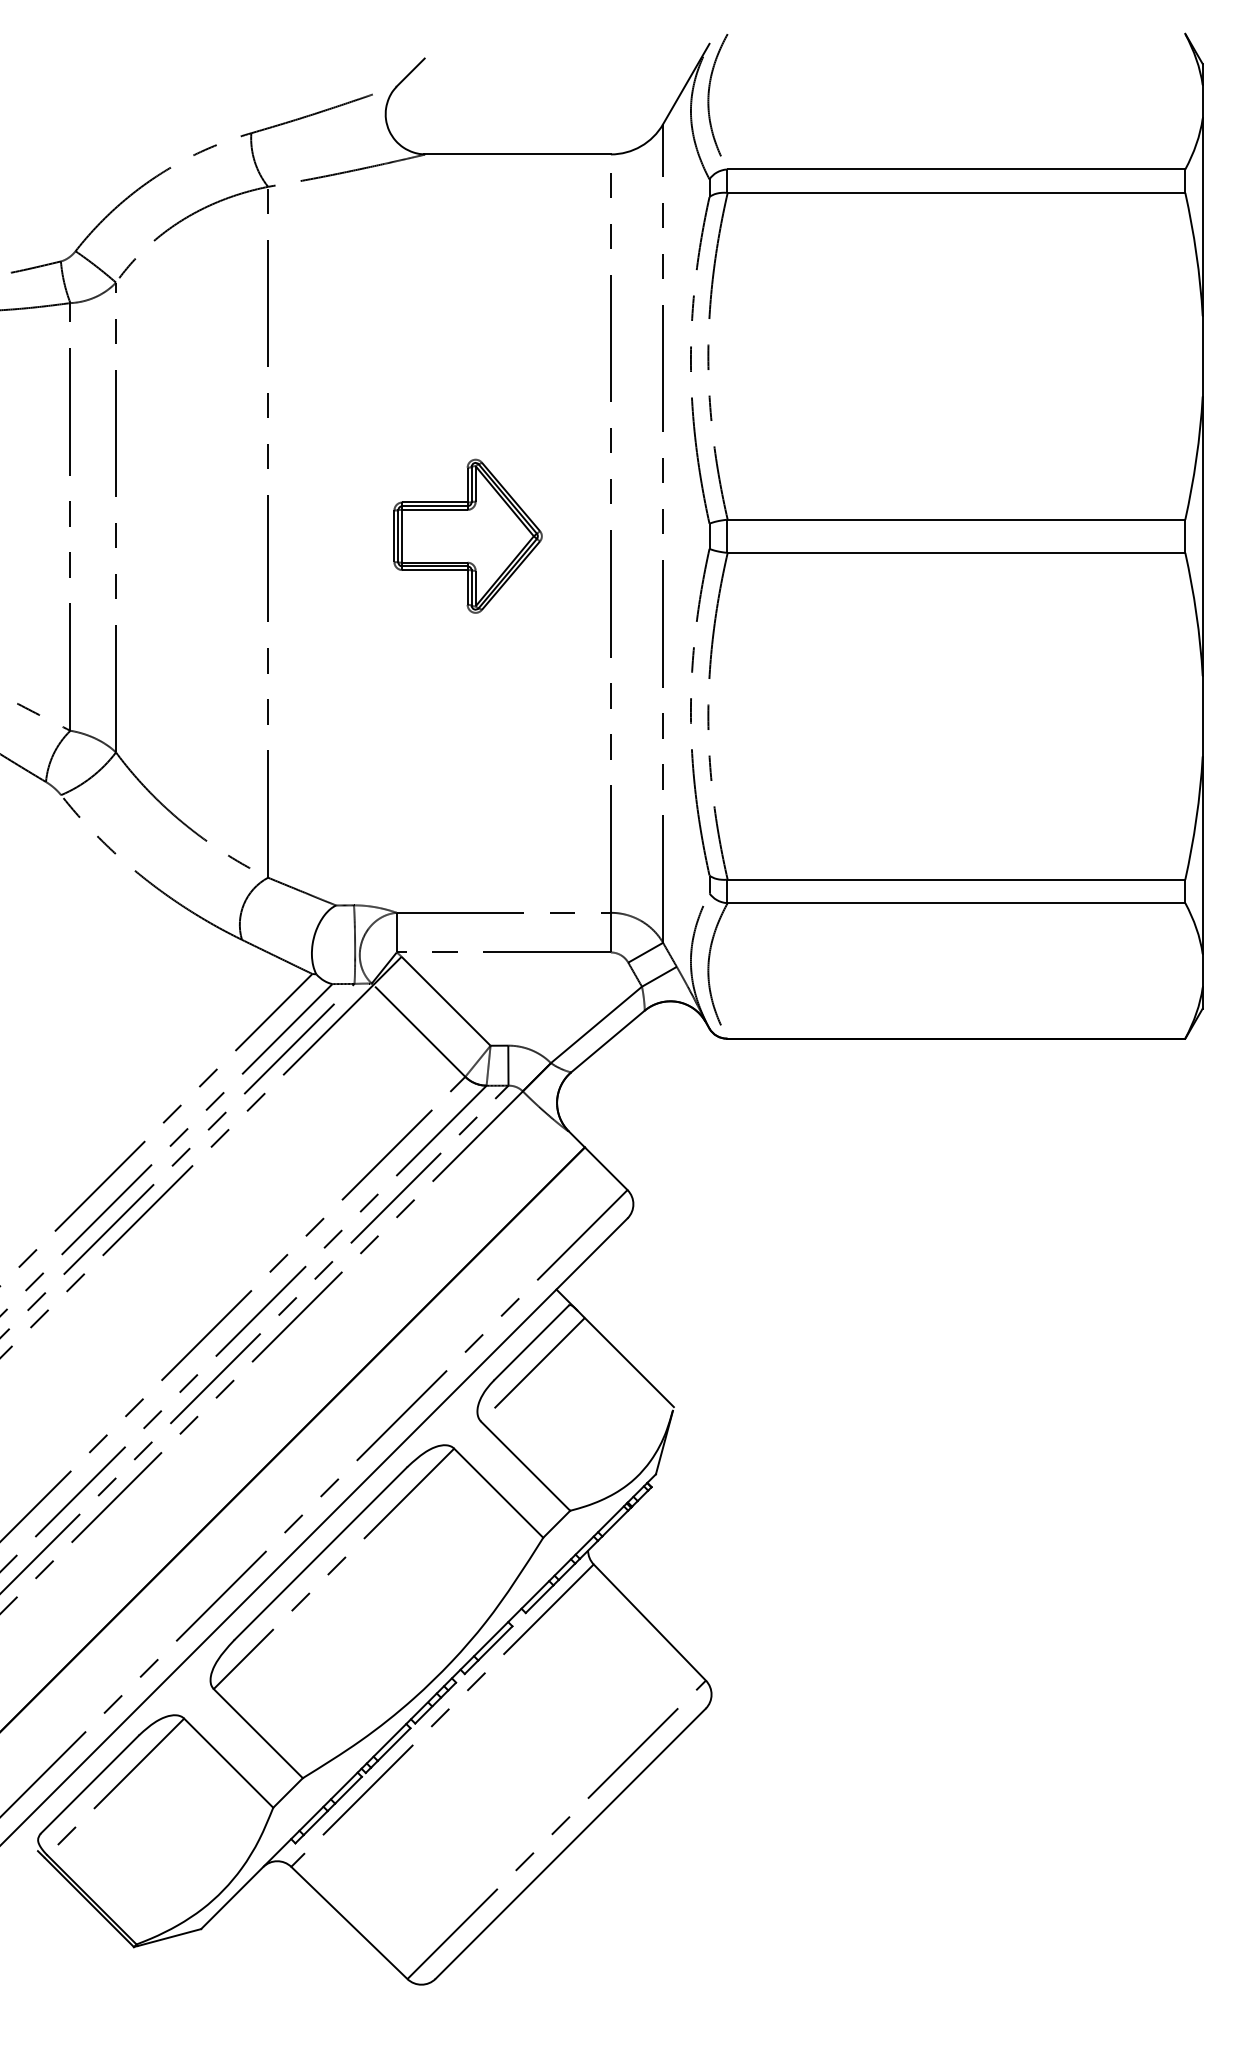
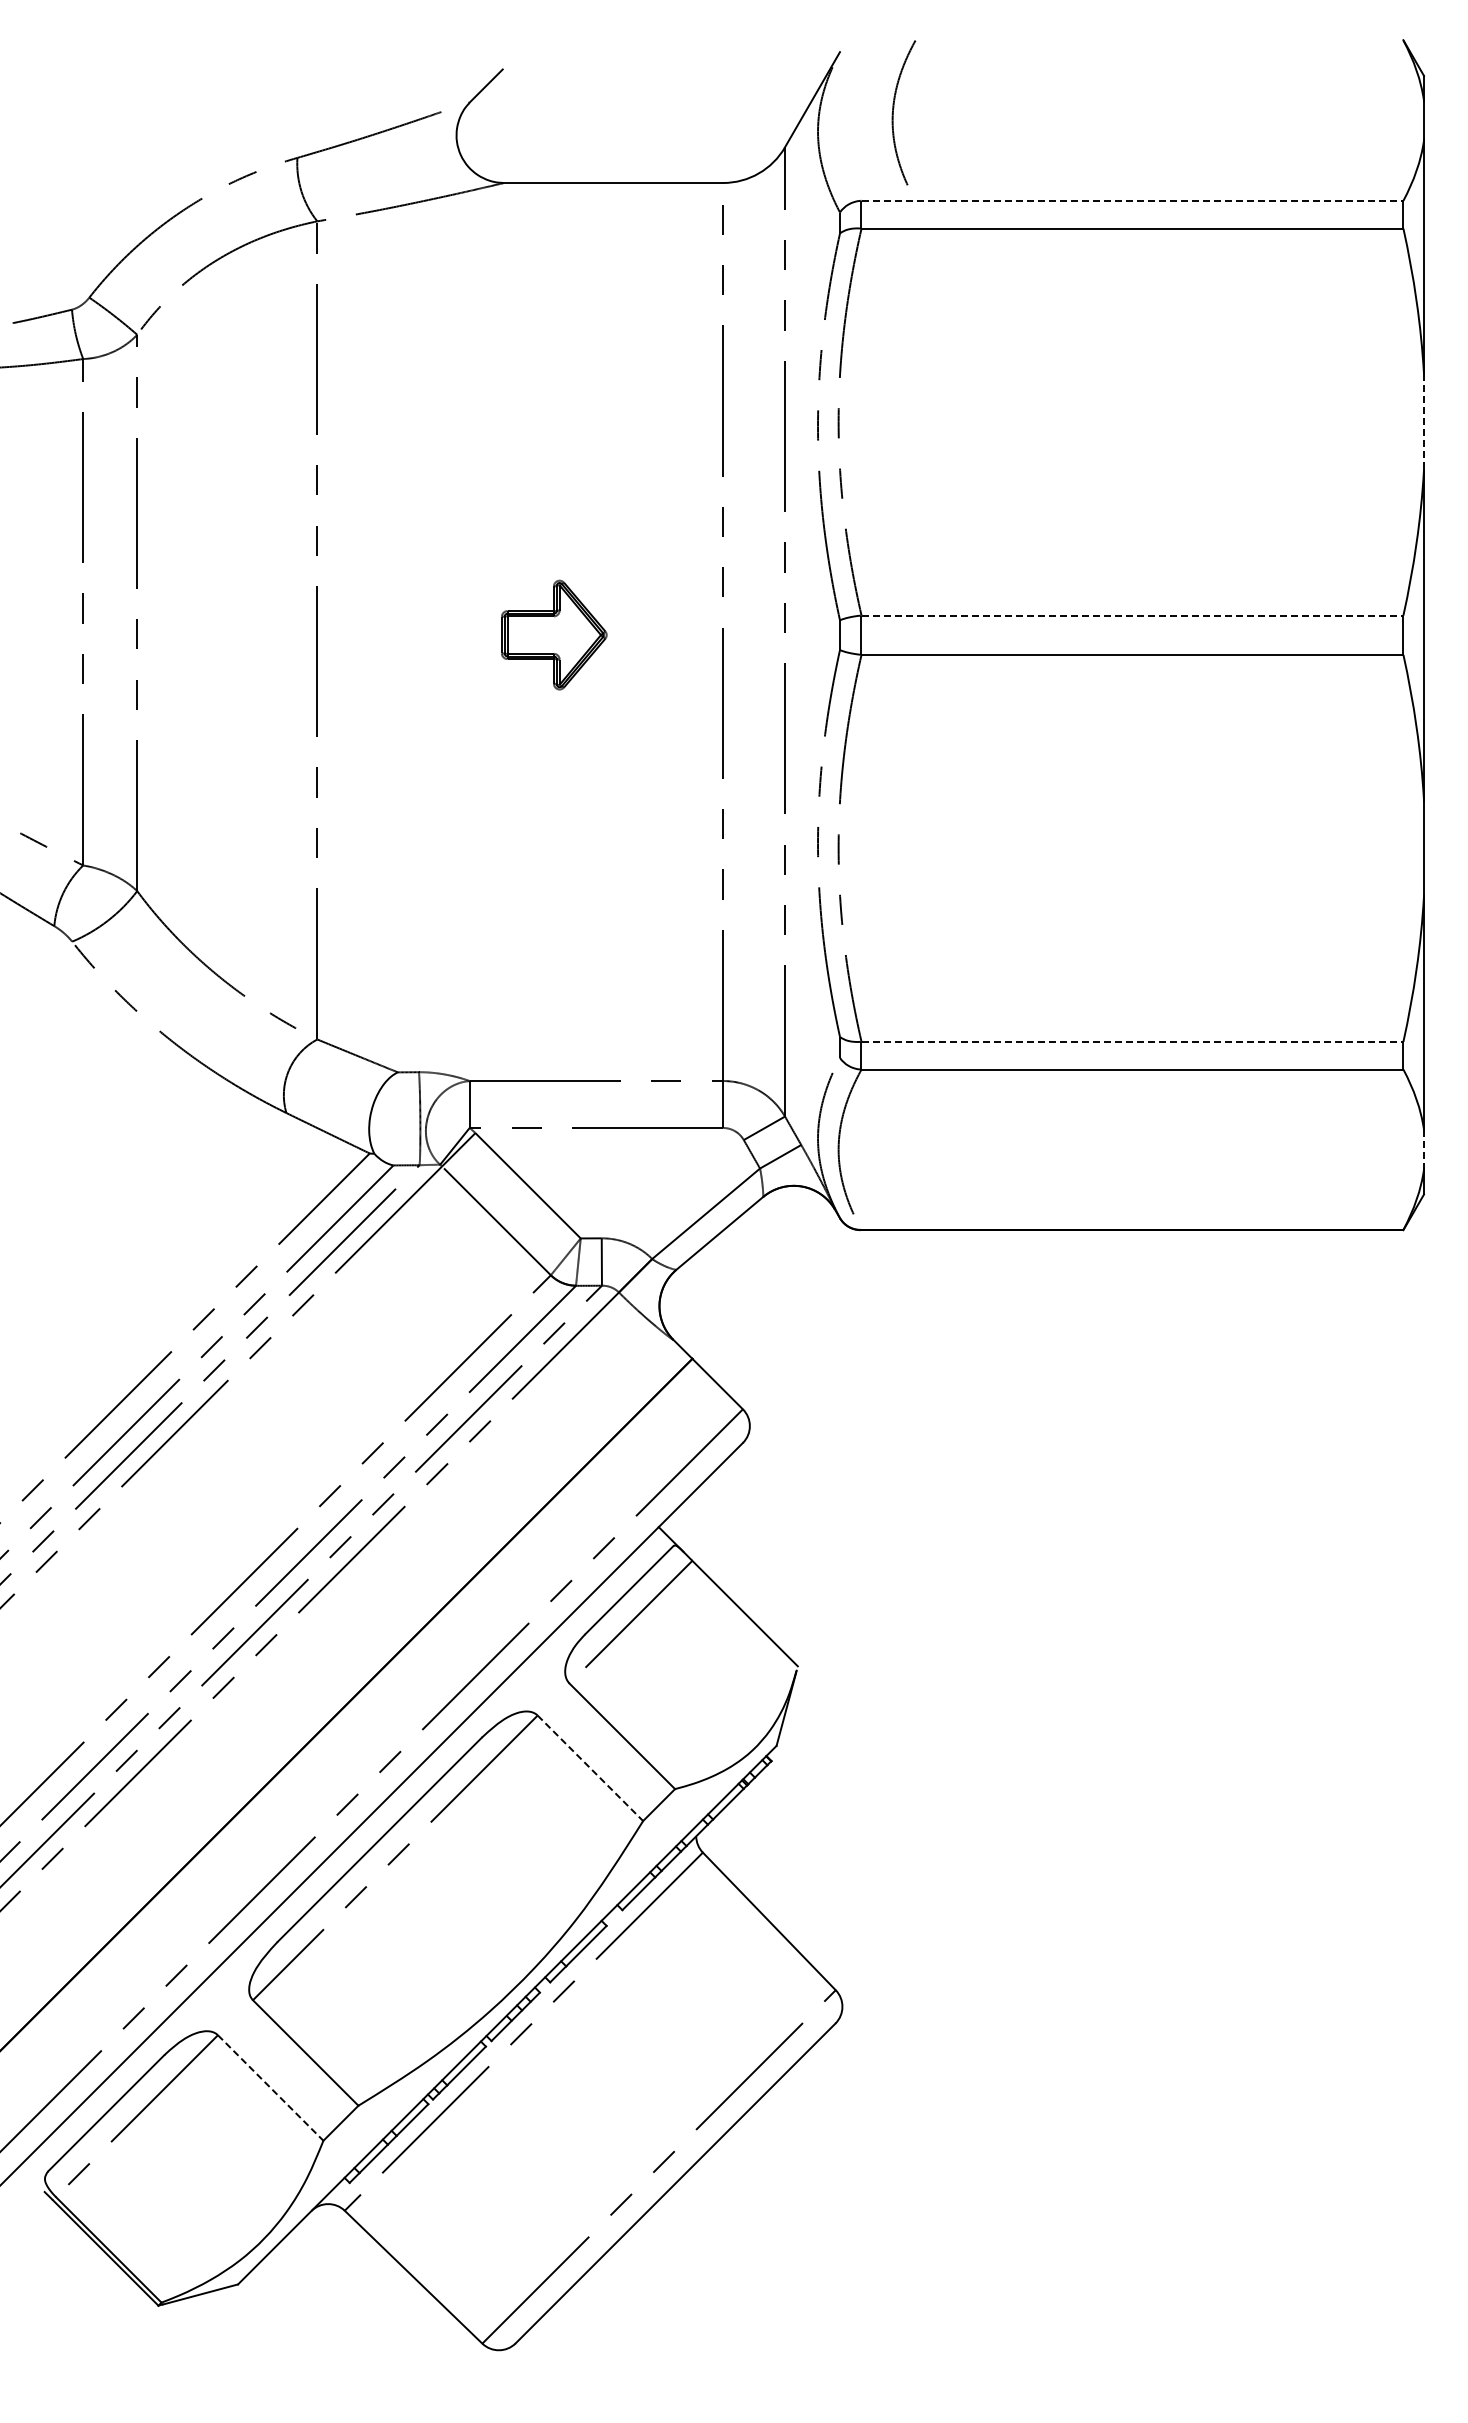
curve: (709, 91) -> (894, 108), moved
line: (956, 169) -> (1132, 200), solid -> dashed
line: (1203, 356) -> (1424, 422), solid -> dashed
line: (956, 519) -> (1132, 615), solid -> dashed
part: (468, 535) -> (554, 634), size x0.6
line: (956, 879) -> (1132, 1041), solid -> dashed
line: (1203, 970) -> (1424, 1149), solid -> dashed
line: (498, 1493) -> (590, 1768), solid -> dashed
line: (228, 1762) -> (270, 2087), solid -> dashed

